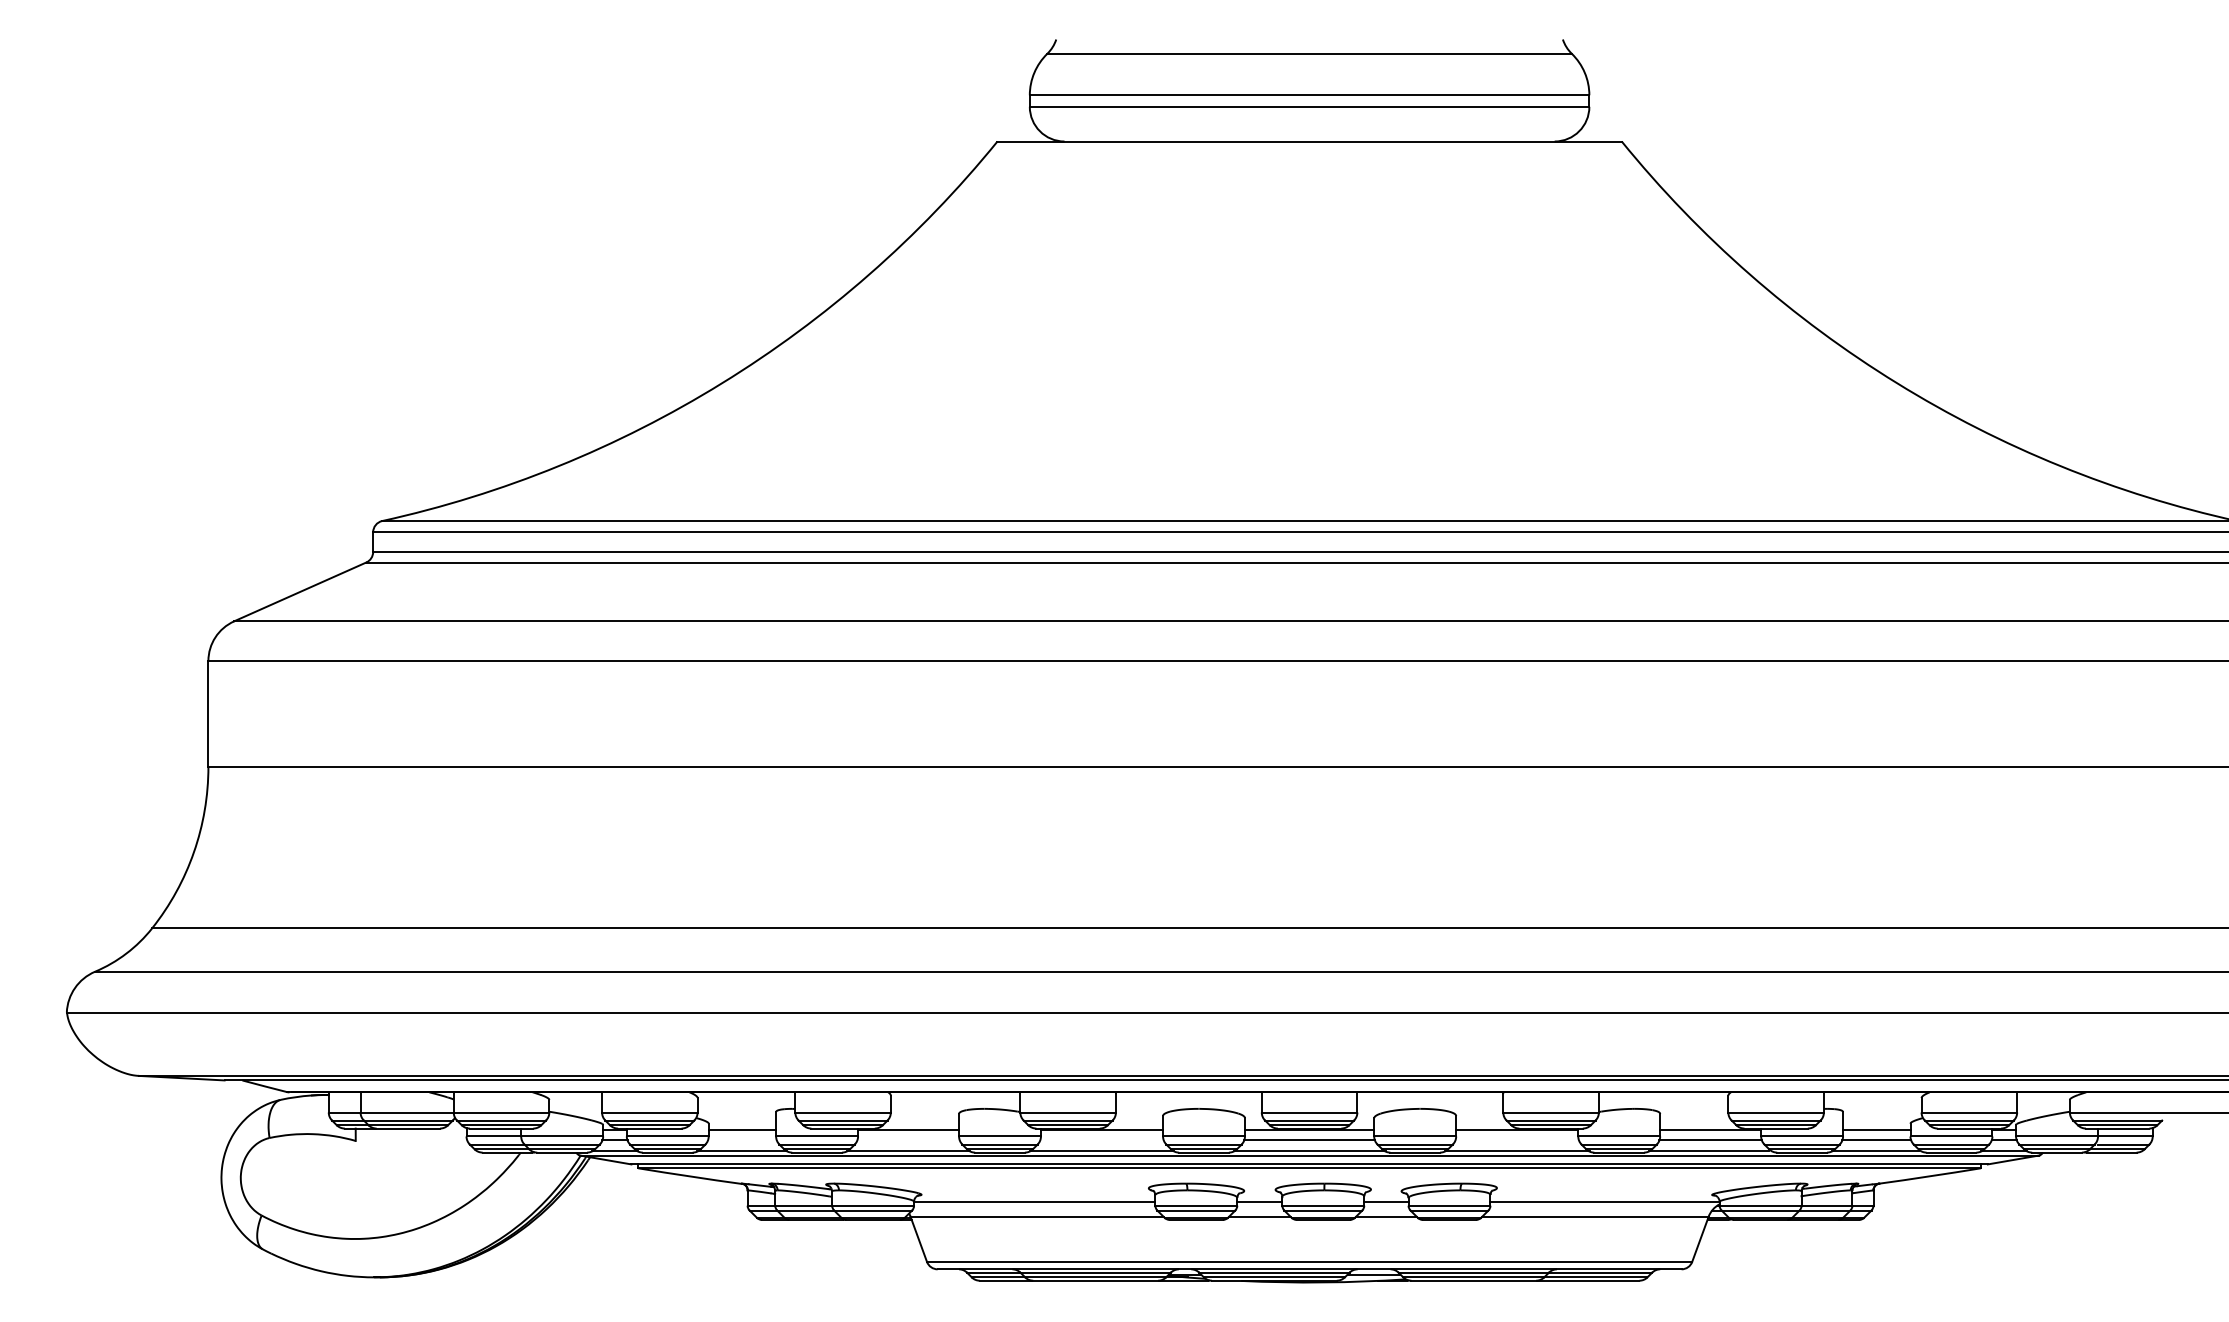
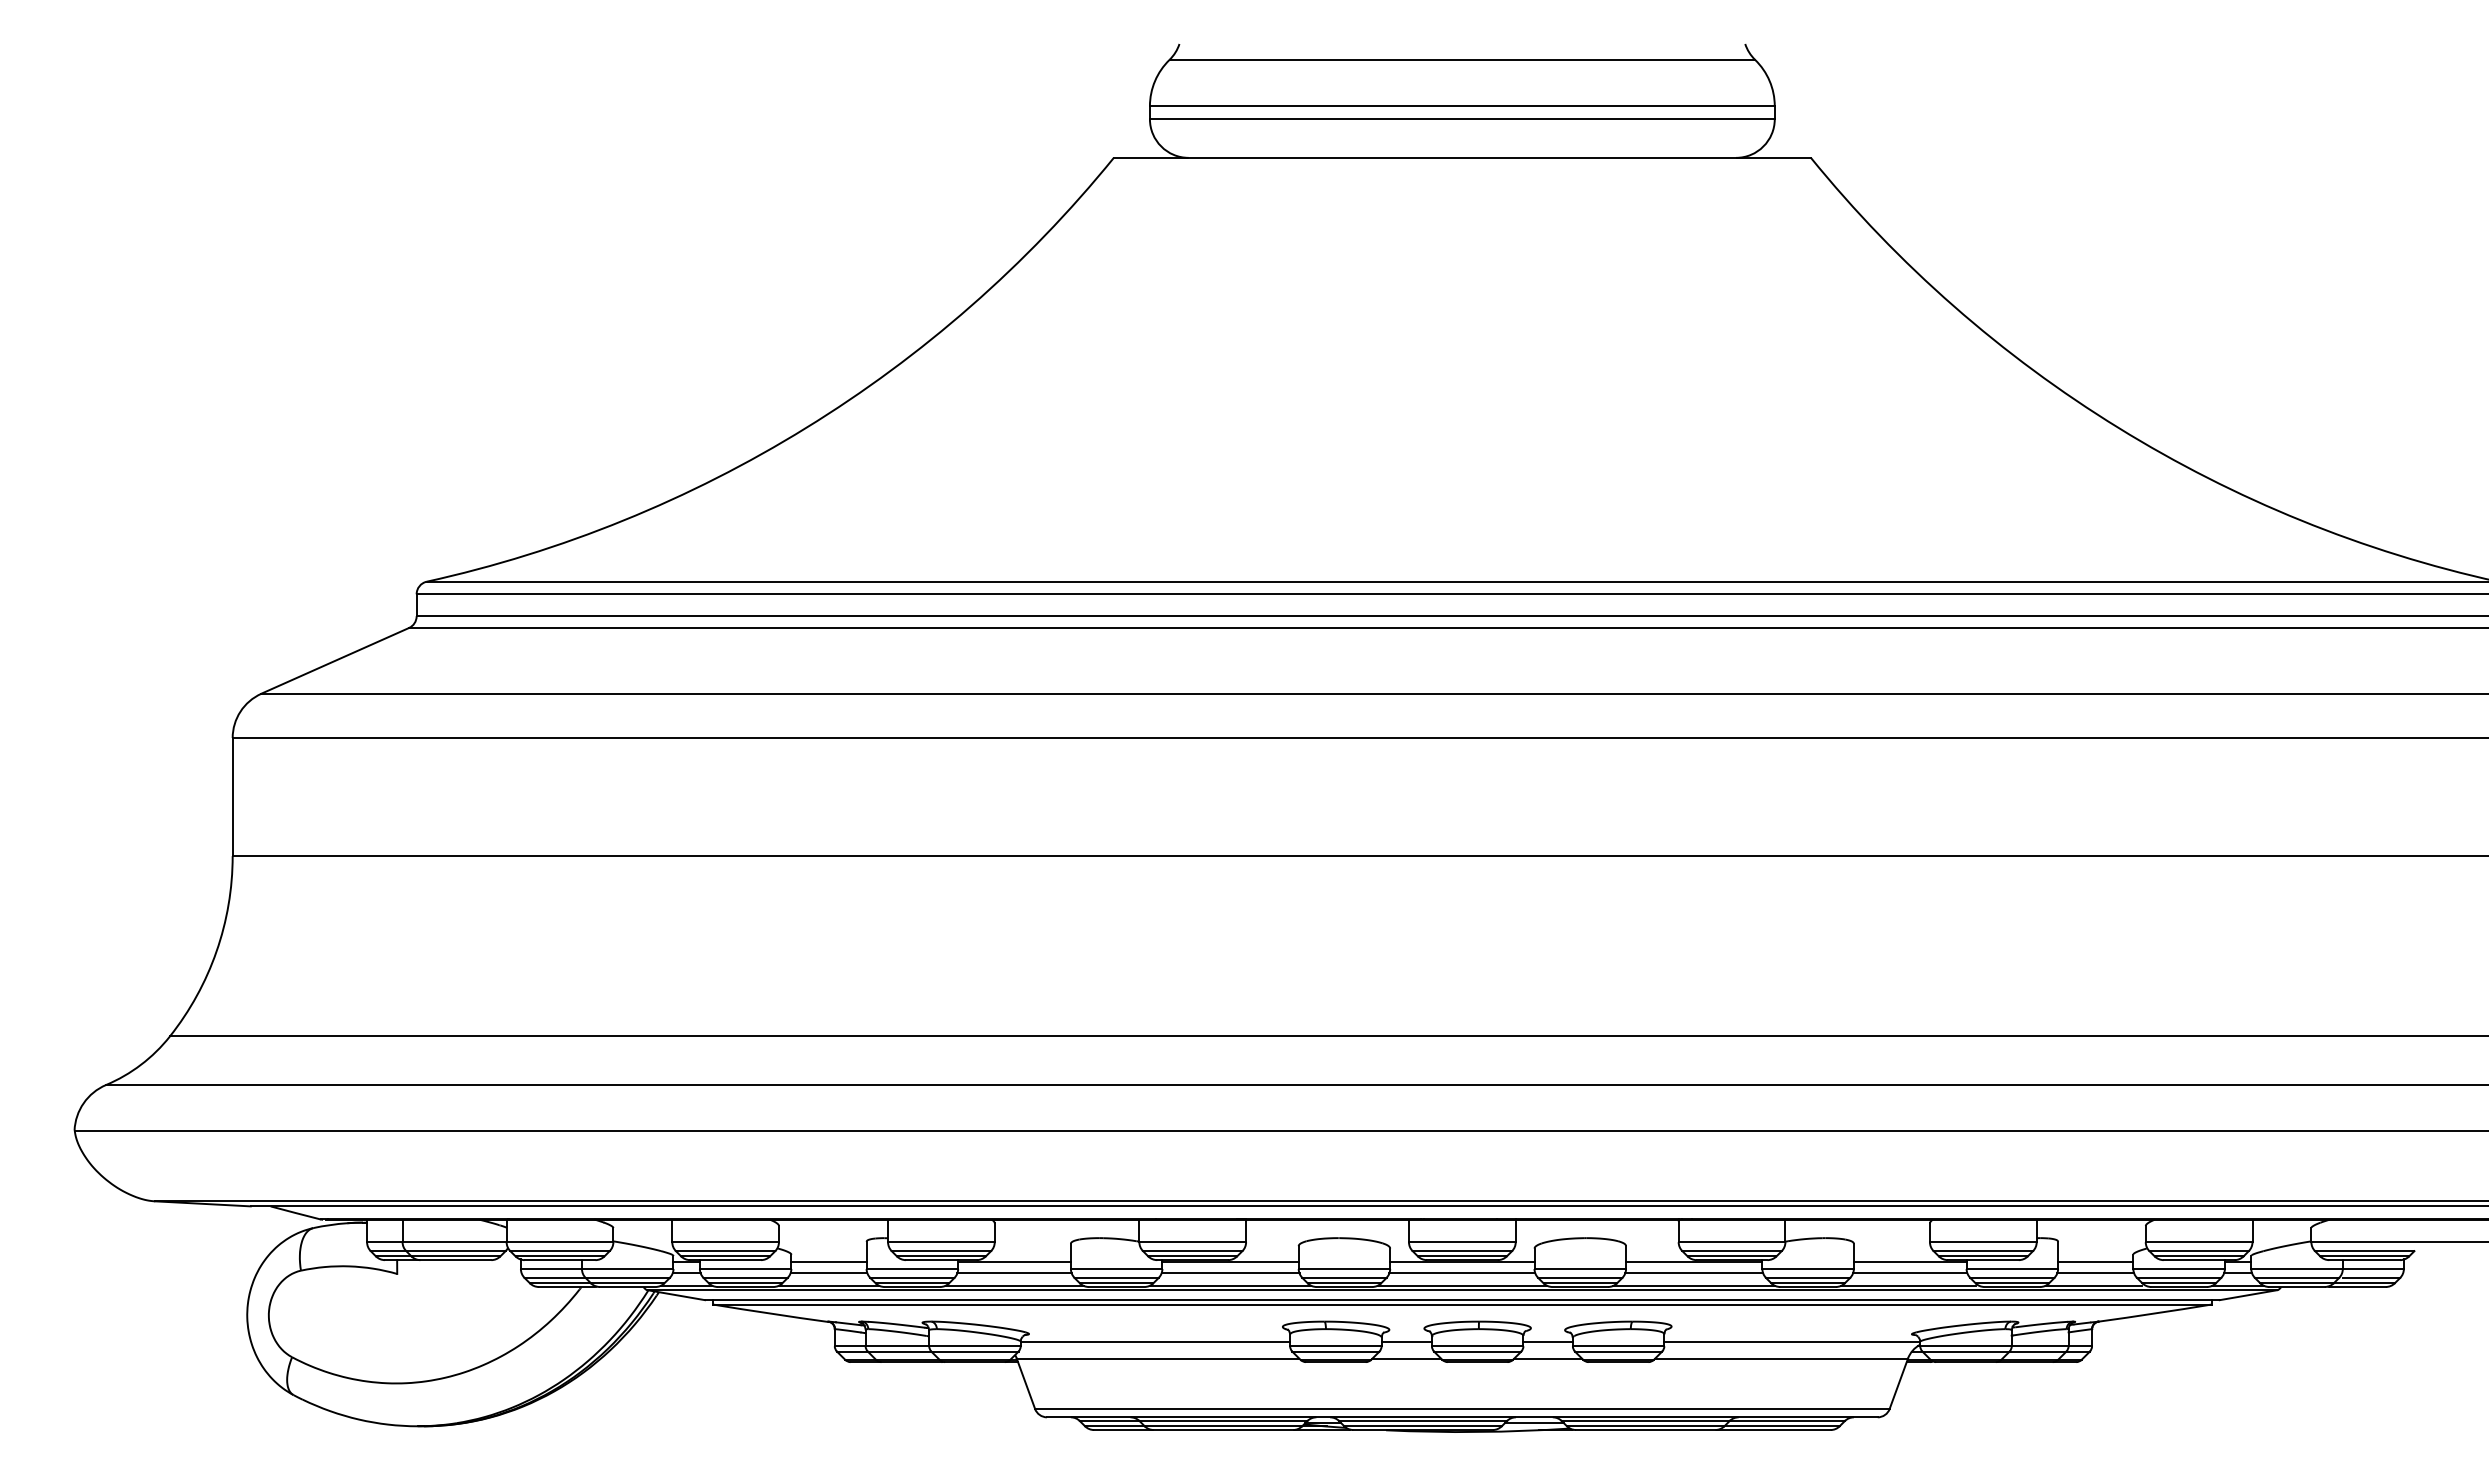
line: (742, 1140) -> (829, 1273), added
line: (908, 1140) -> (1014, 1273), added
line: (1101, 1140) -> (1229, 1273), added
line: (1516, 1140) -> (1693, 1273), added

